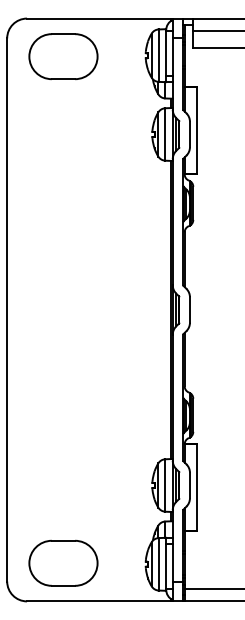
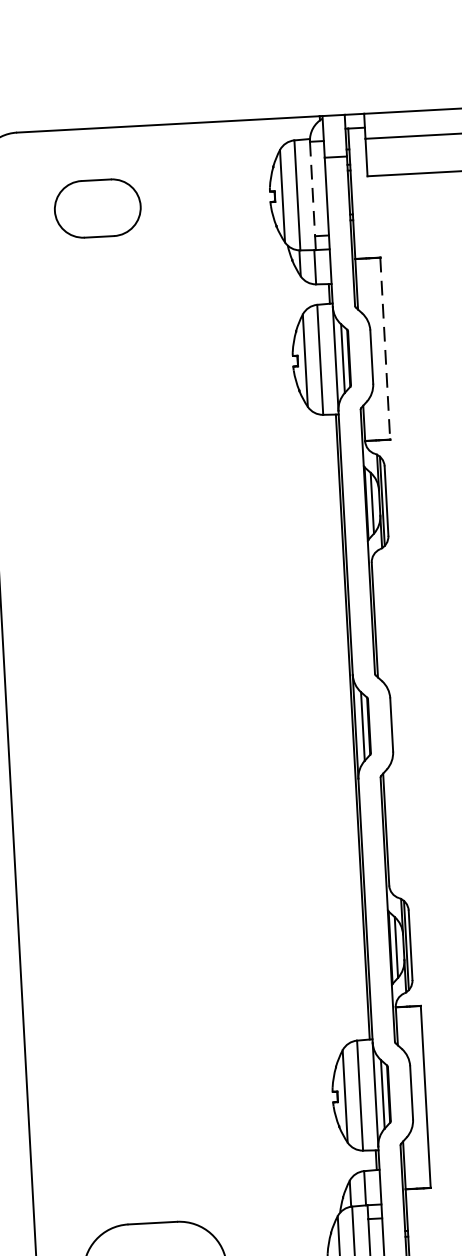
line: (166, 53) -> (313, 189), solid -> dashed
part: (63, 56) -> (97, 207), size x0.6
line: (196, 131) -> (385, 350), solid -> dashed

